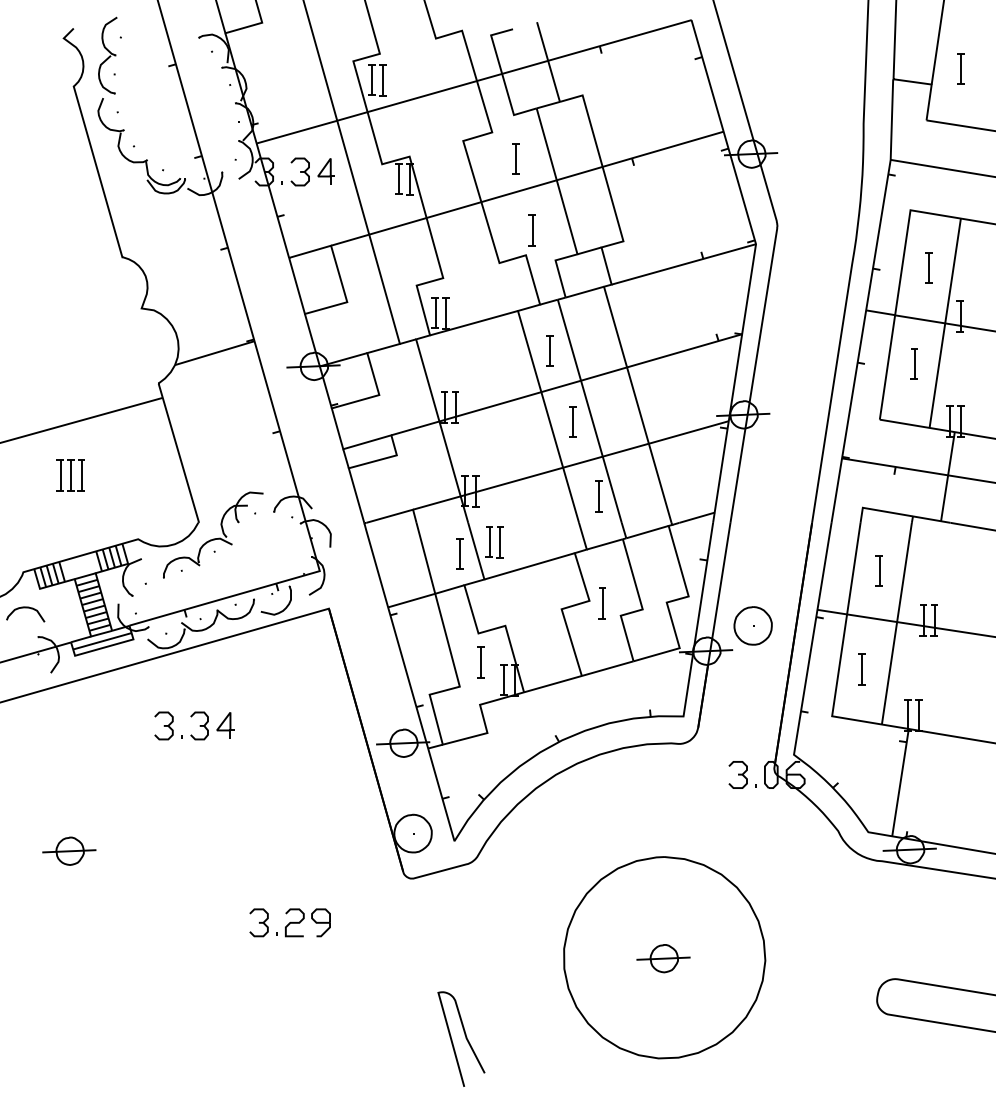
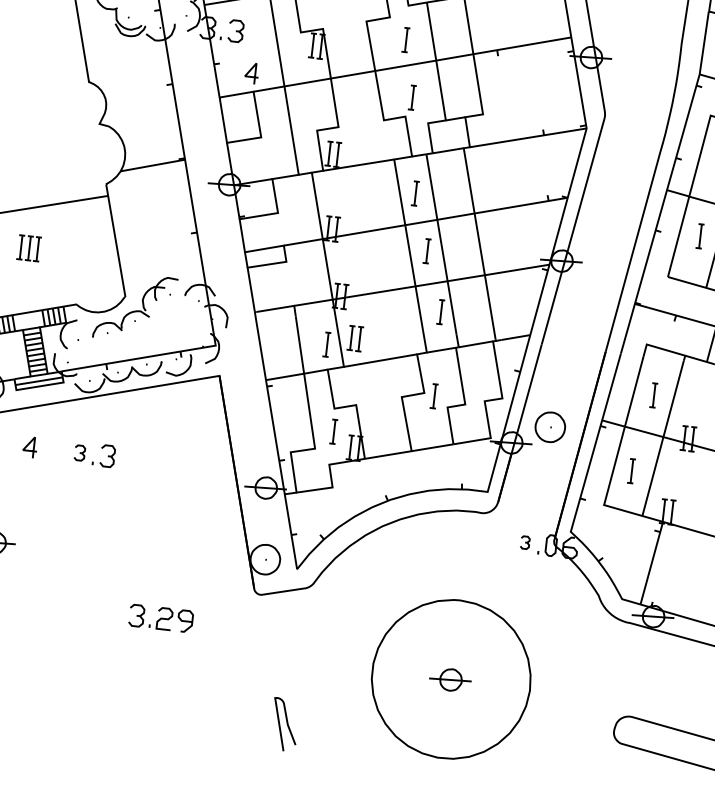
part: (325, 171) -> (251, 73), moved
part: (163, 725) -> (79, 452), size x0.7
part: (225, 725) -> (30, 447), moved
part: (737, 774) -> (524, 542), size x0.6
part: (461, 1038) -> (285, 724), size x0.7

